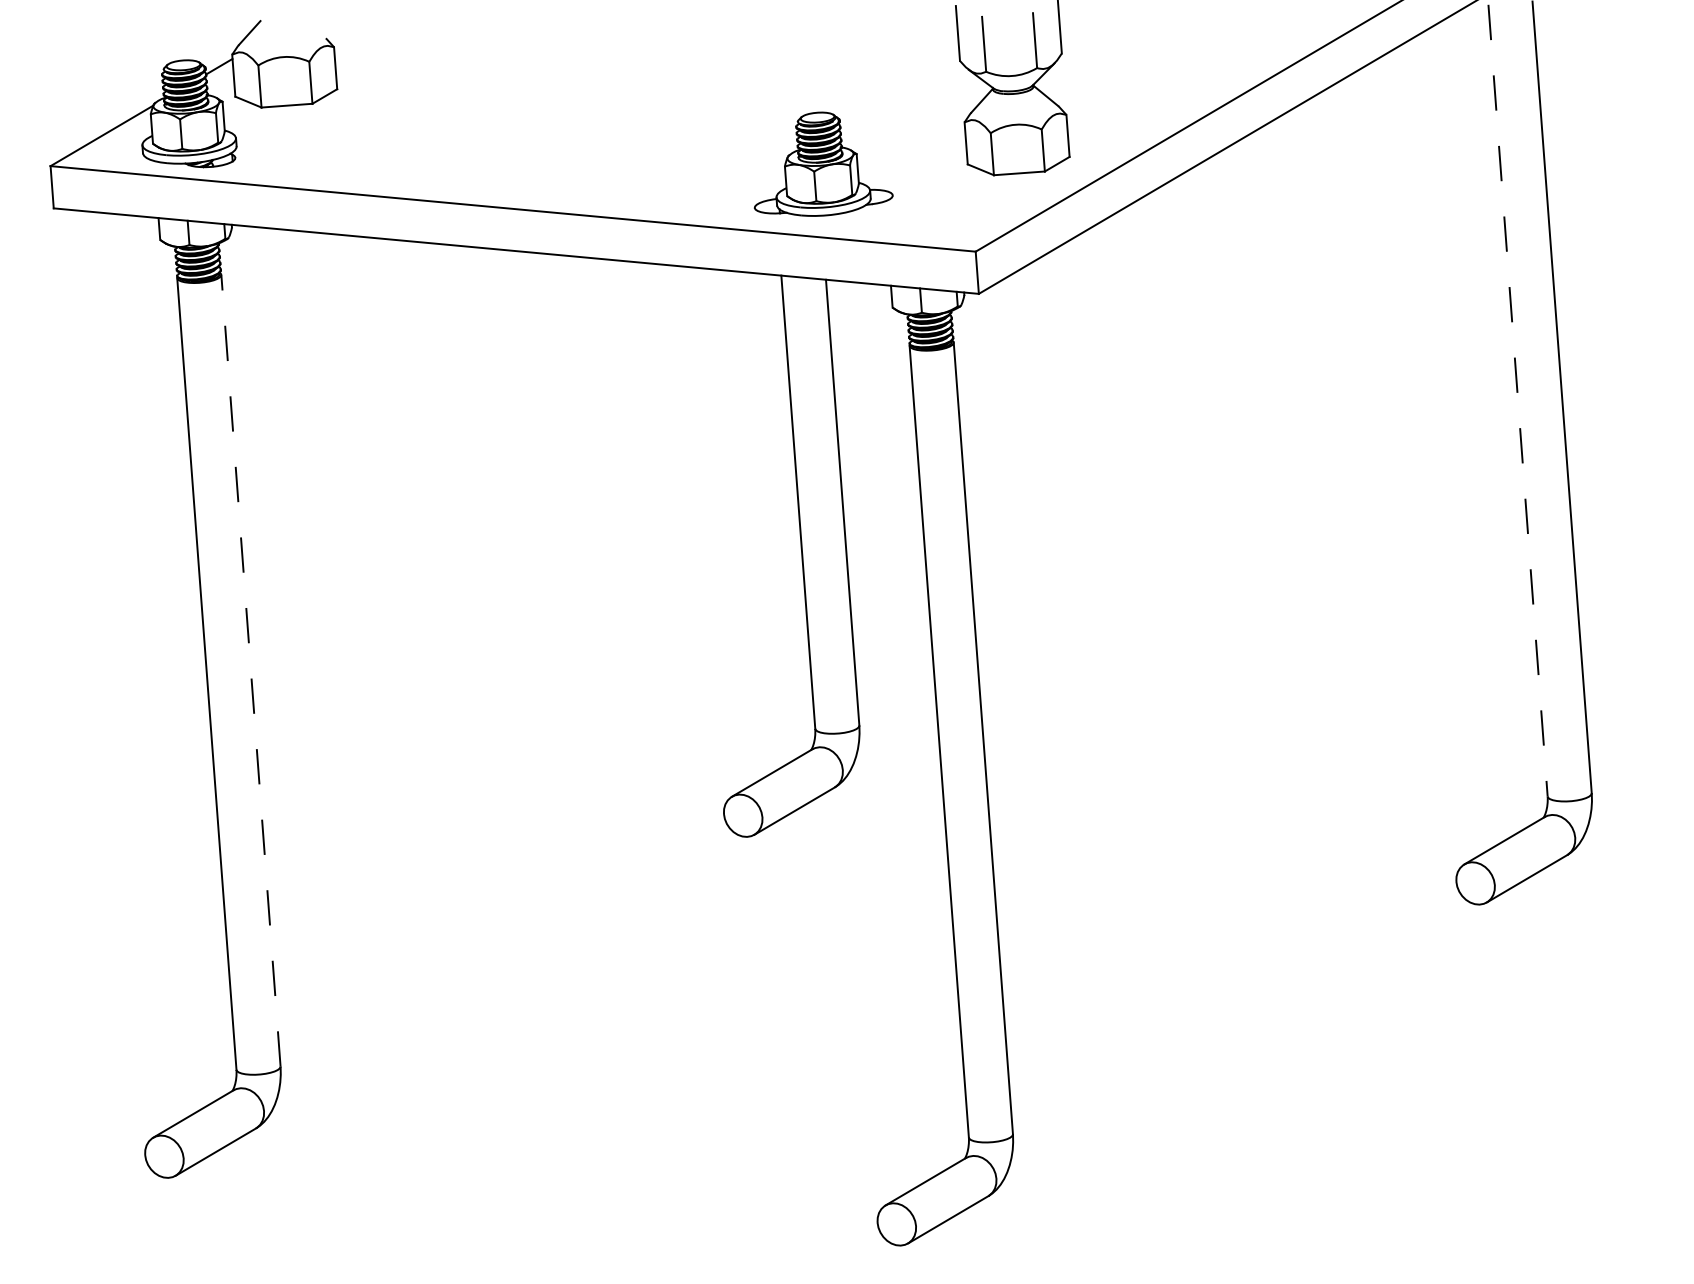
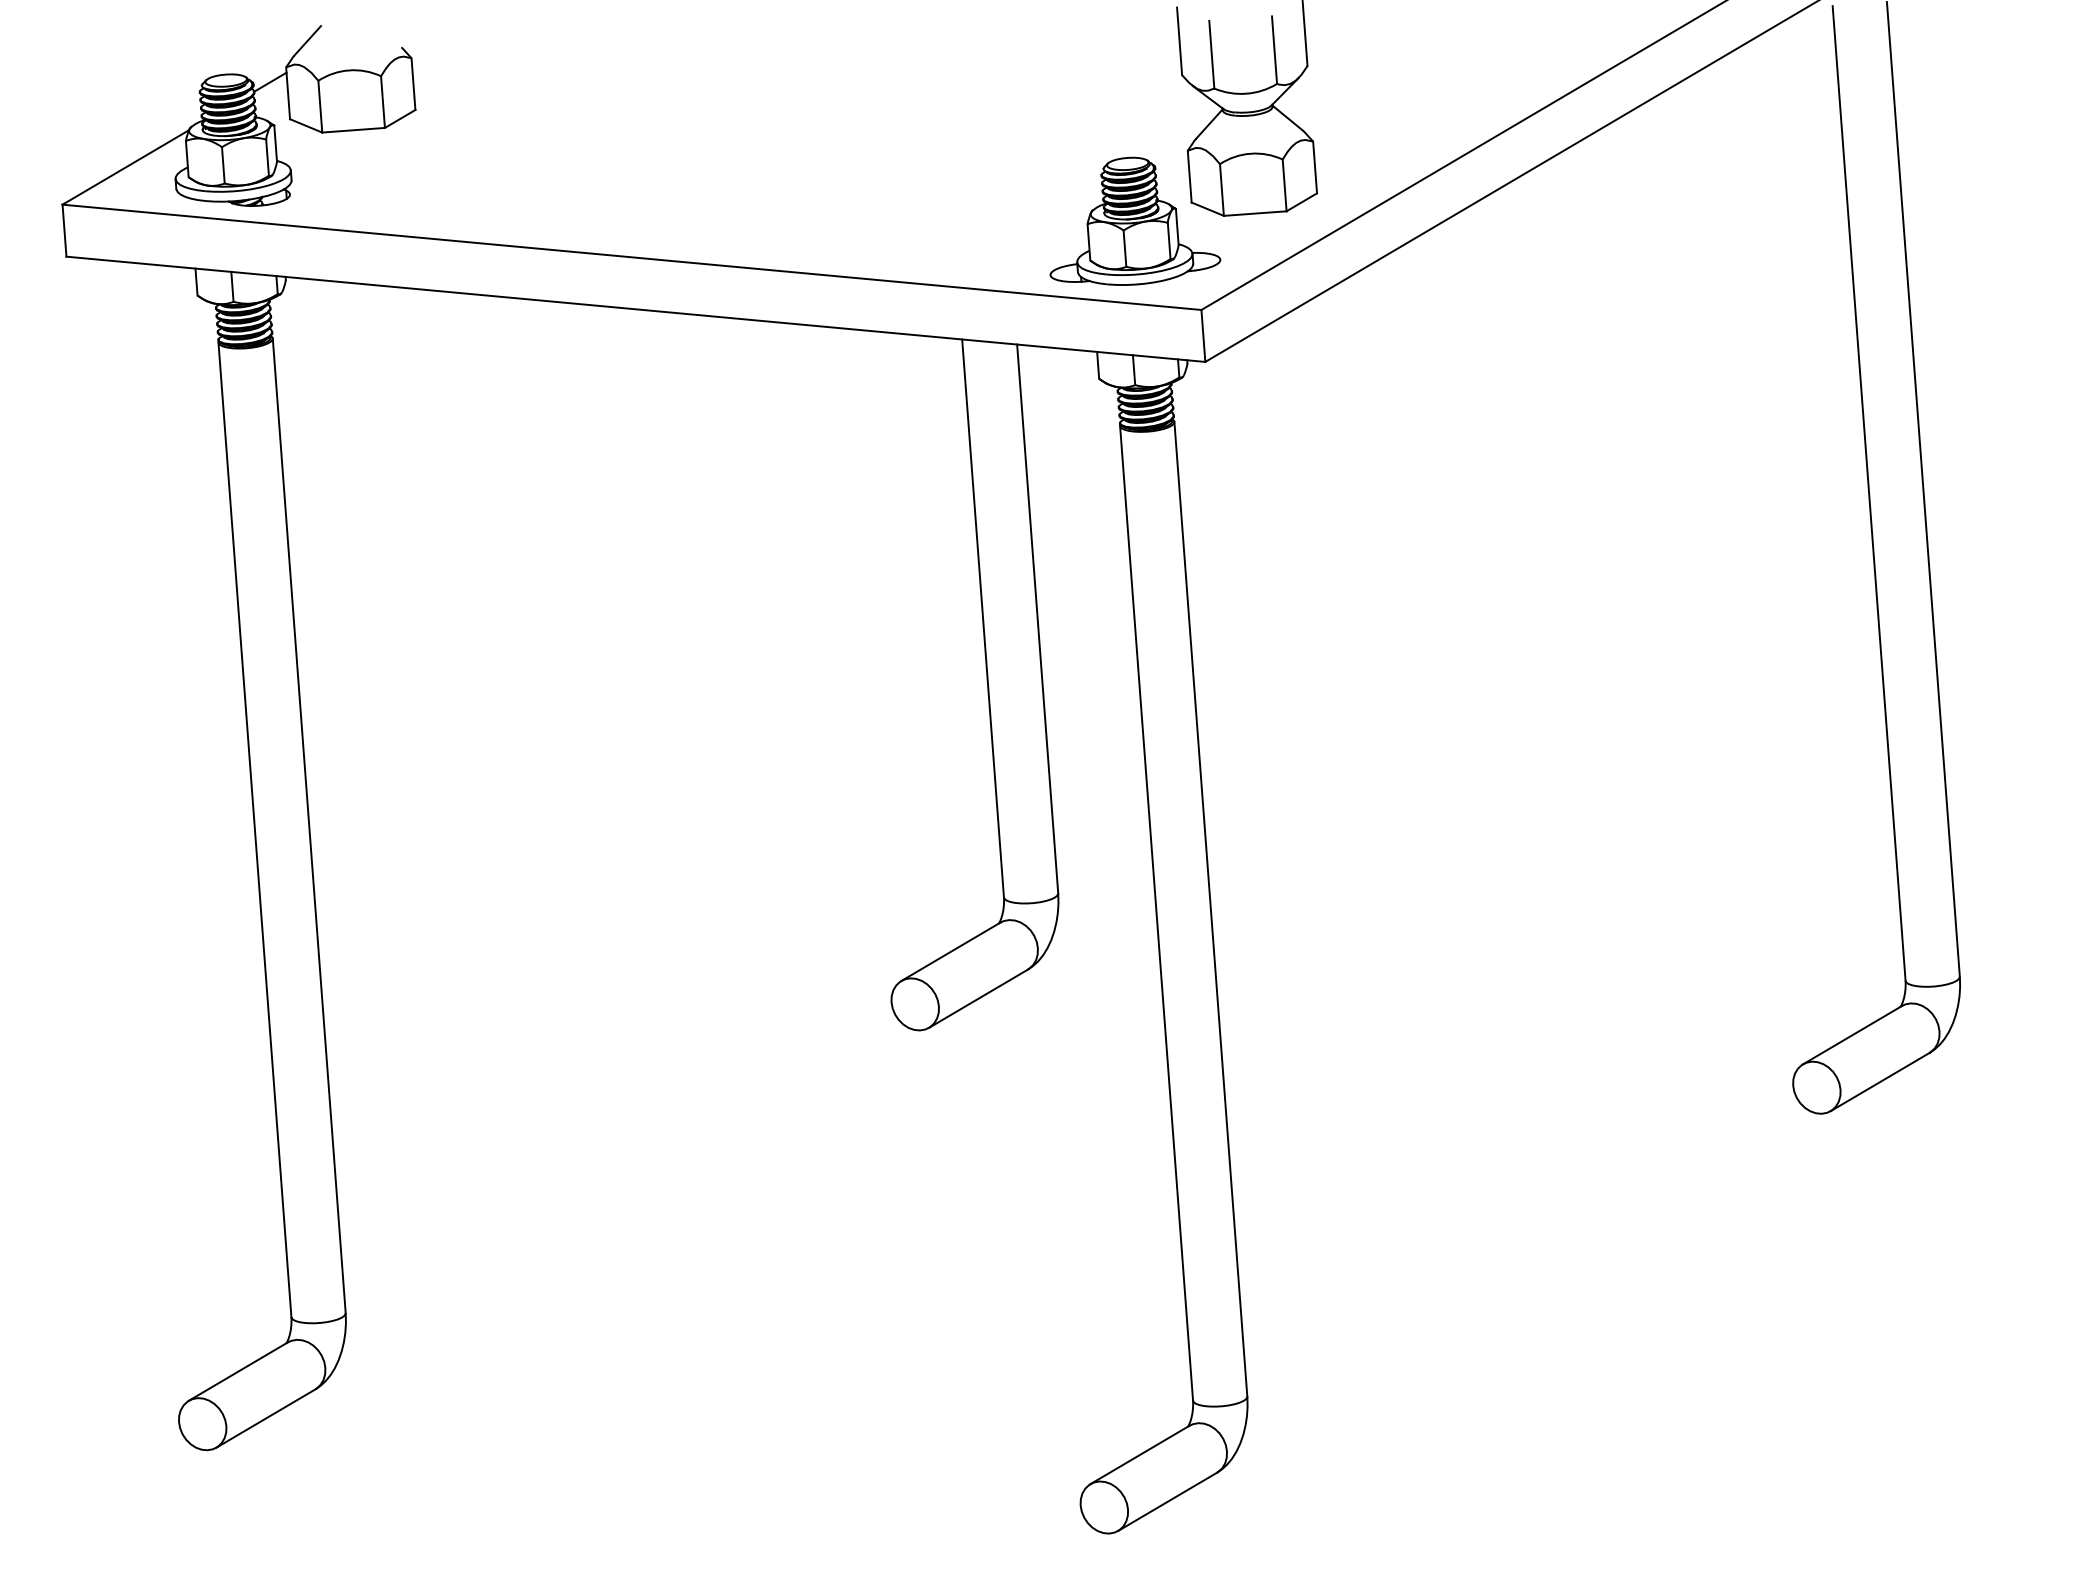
part: (823, 163) -> (1135, 220), moved
line: (1518, 400) -> (1869, 493), dashed -> solid
line: (251, 670) -> (309, 825), dashed -> solid

